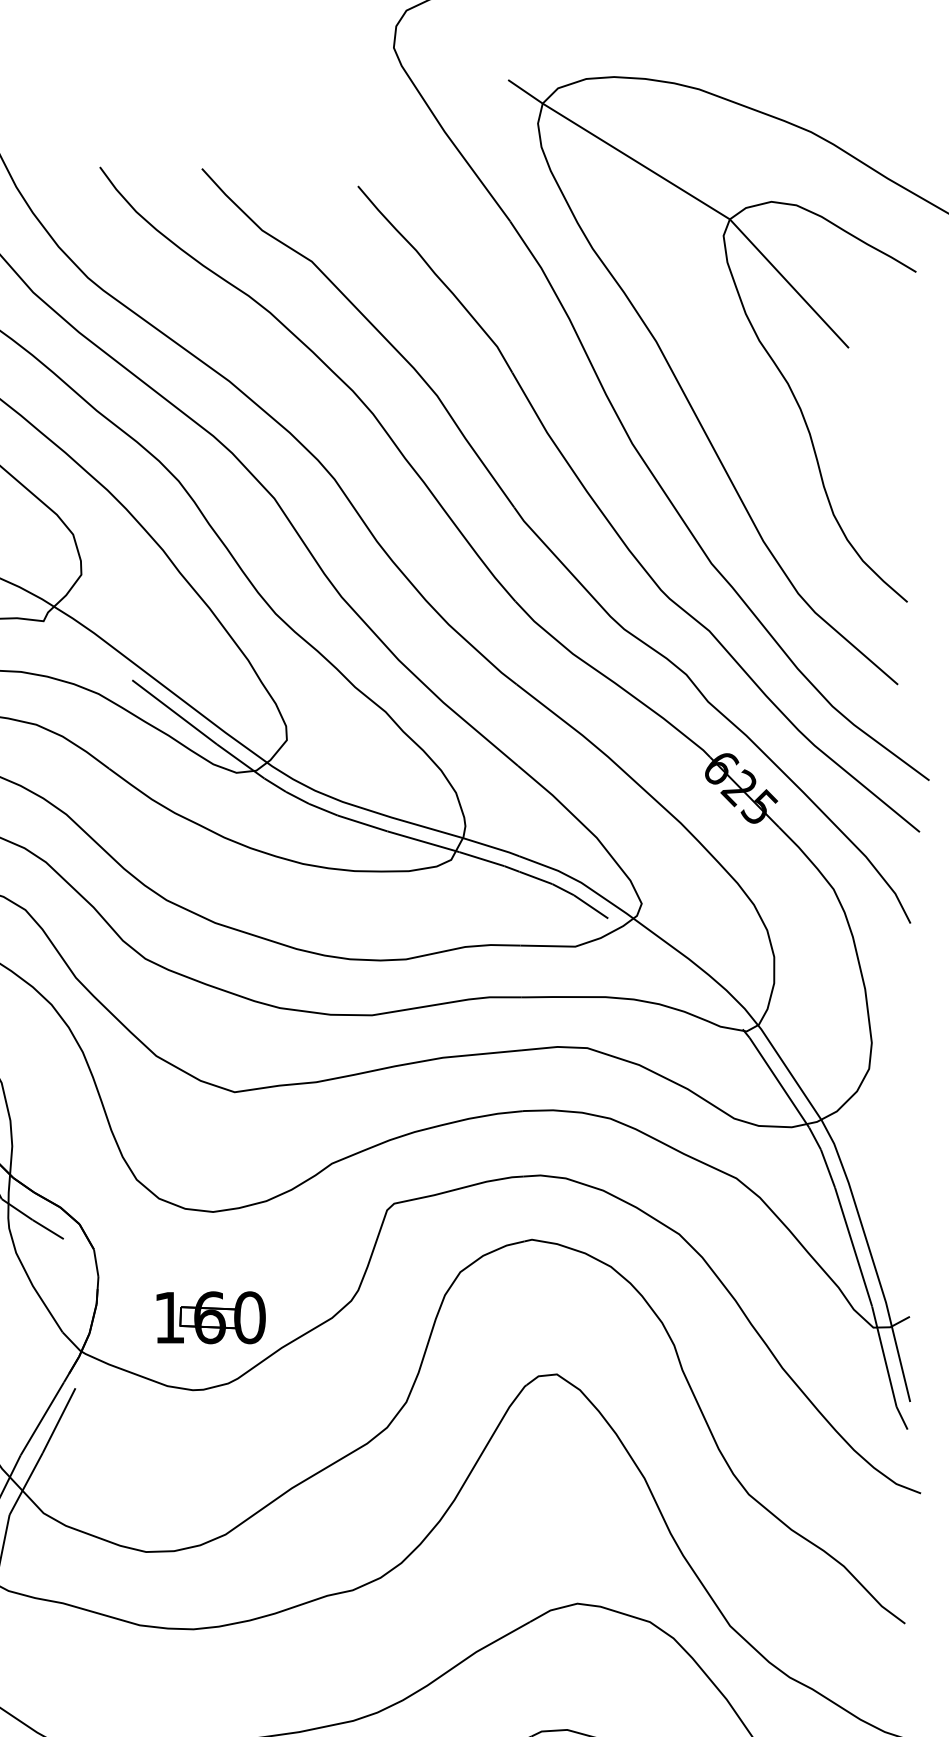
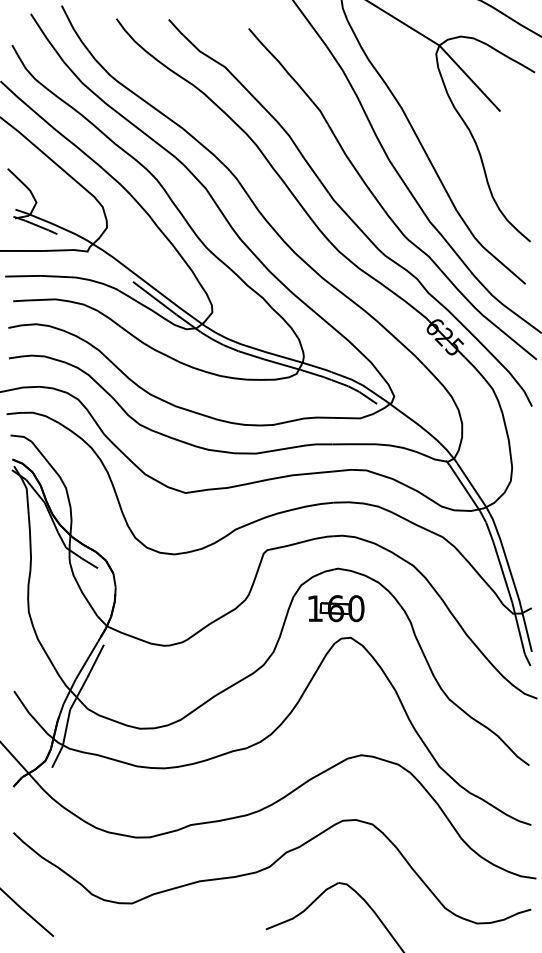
part: (211, 1317) -> (336, 608), moved

